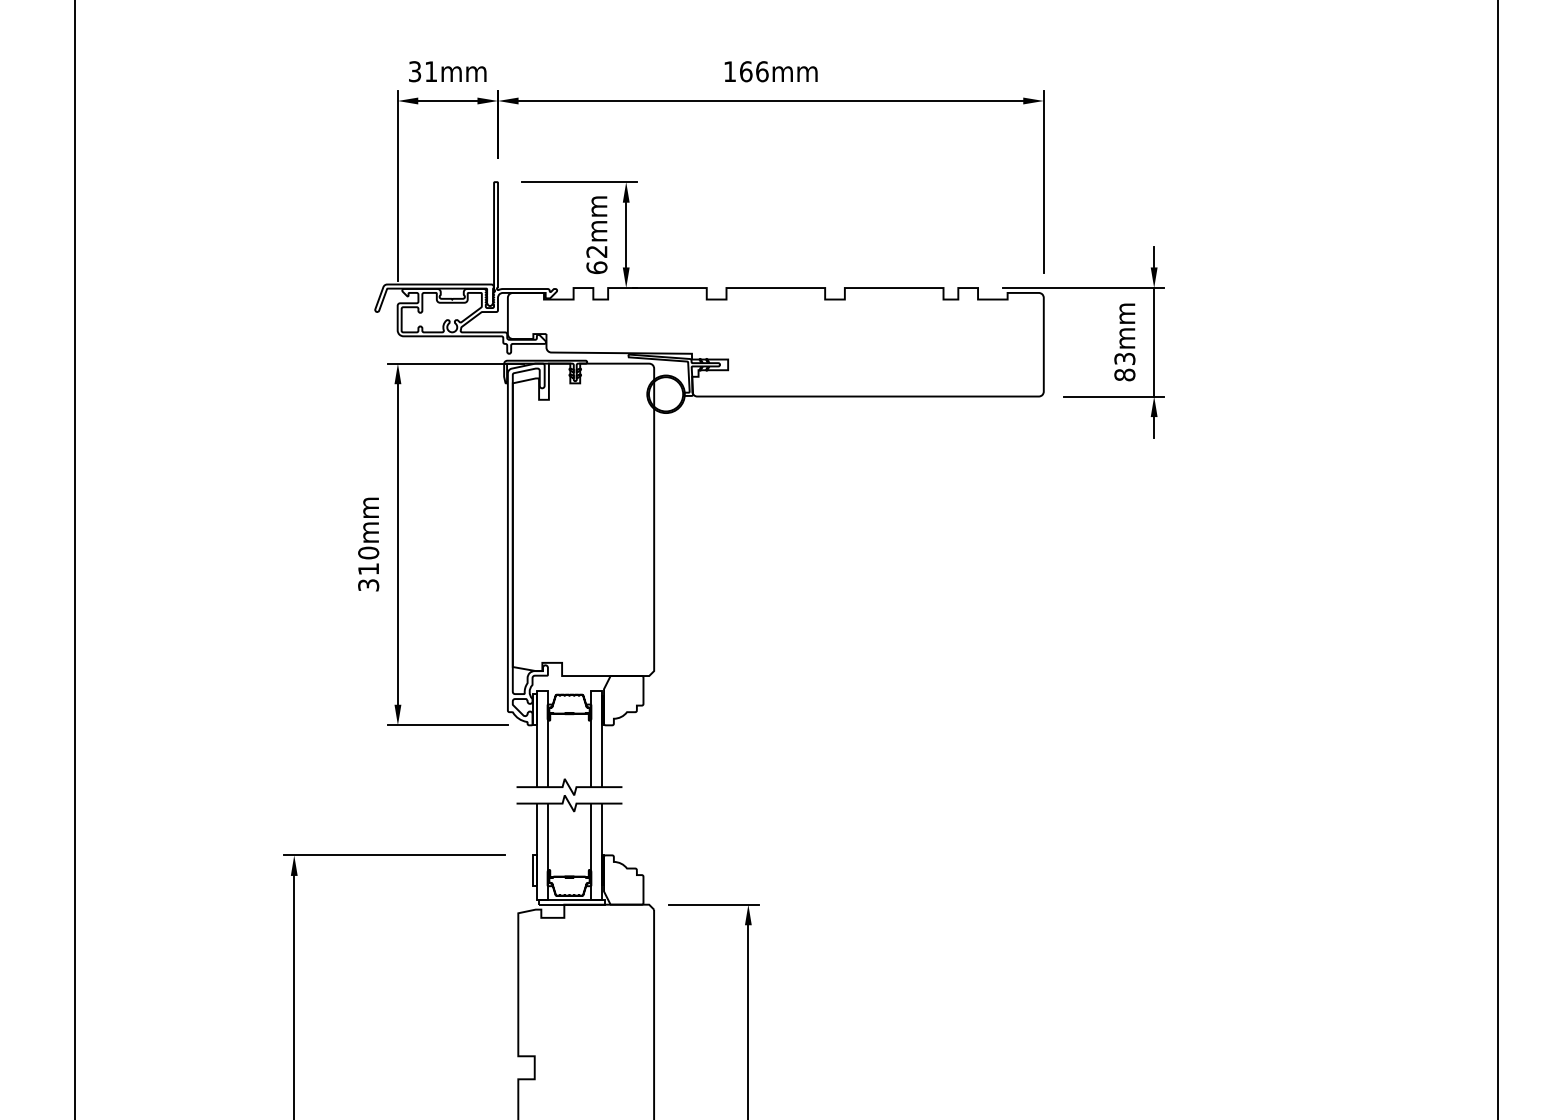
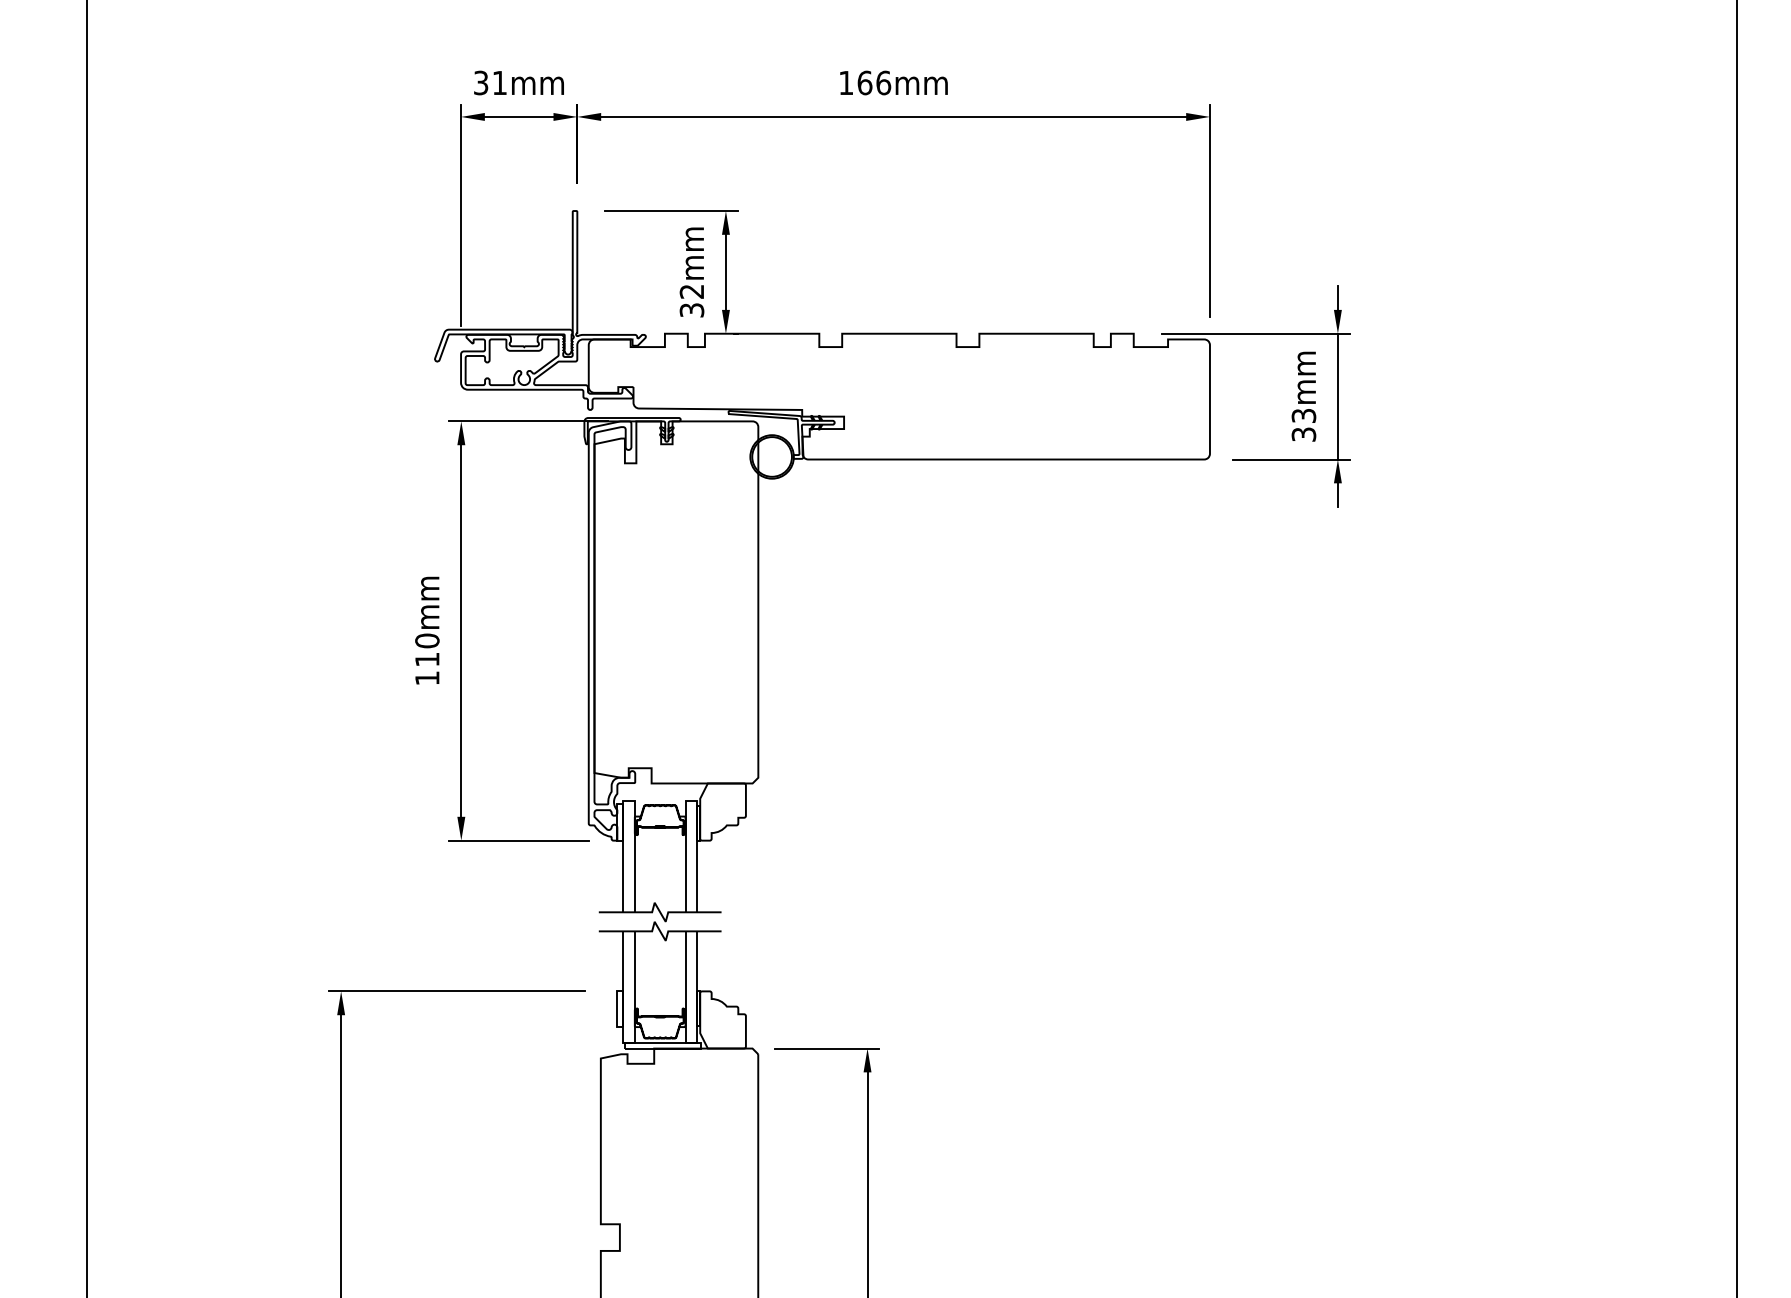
text: (596, 267) -> (691, 309), 62mm -> 32mm
text: (1124, 374) -> (1303, 434), 83mm -> 33mm
text: (368, 585) -> (427, 678), 310mm -> 110mm

